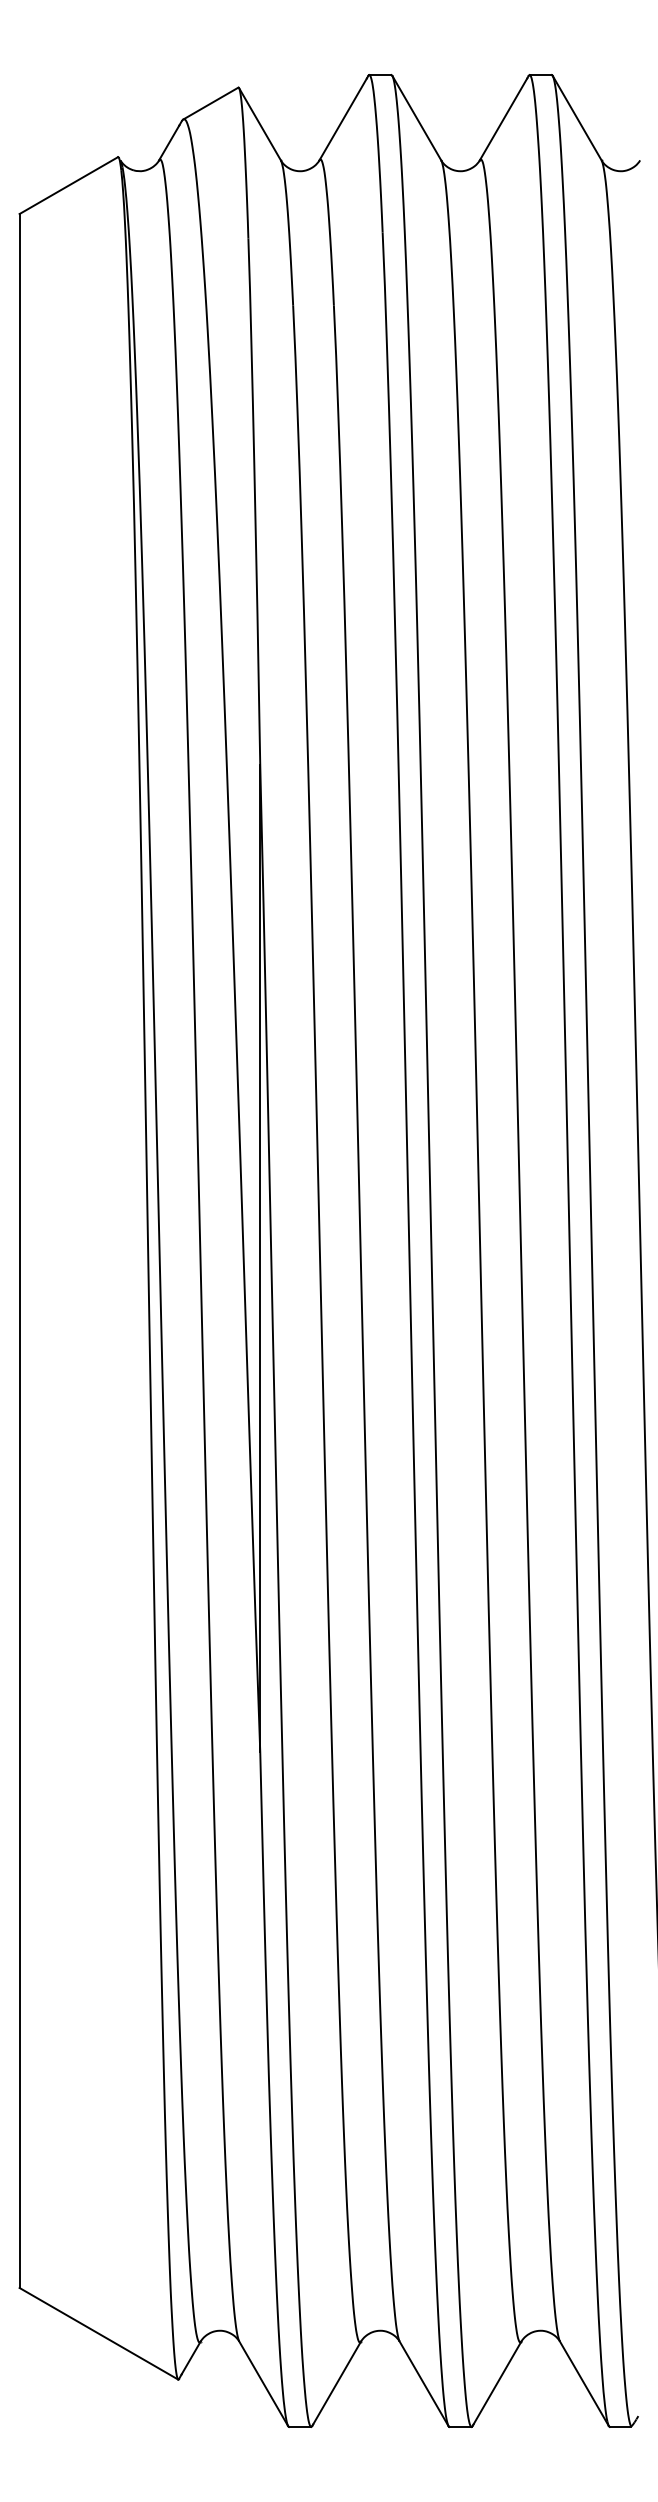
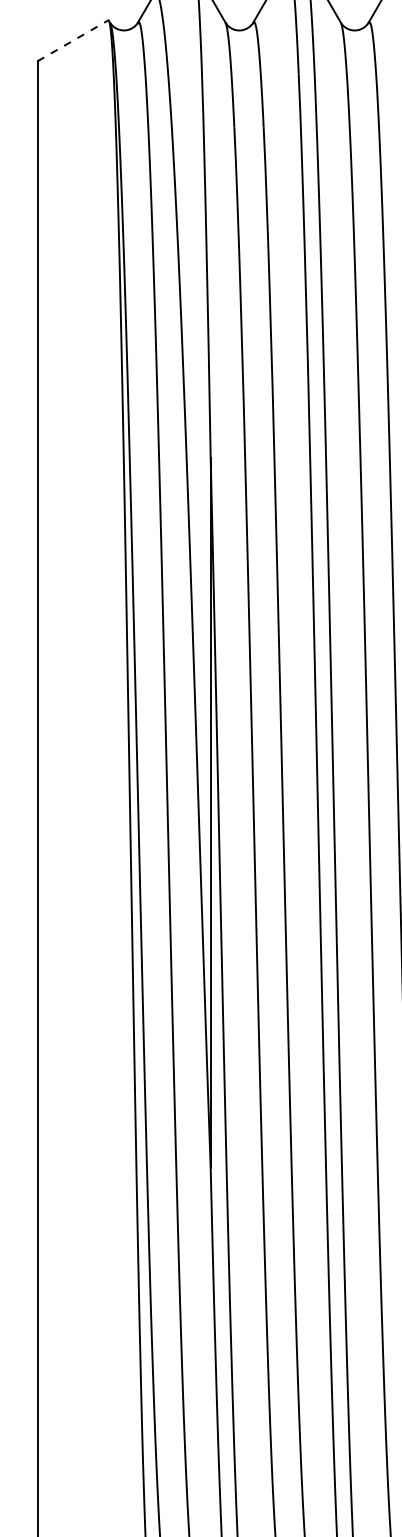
line: (68, 185) -> (72, 40), solid -> dashed

